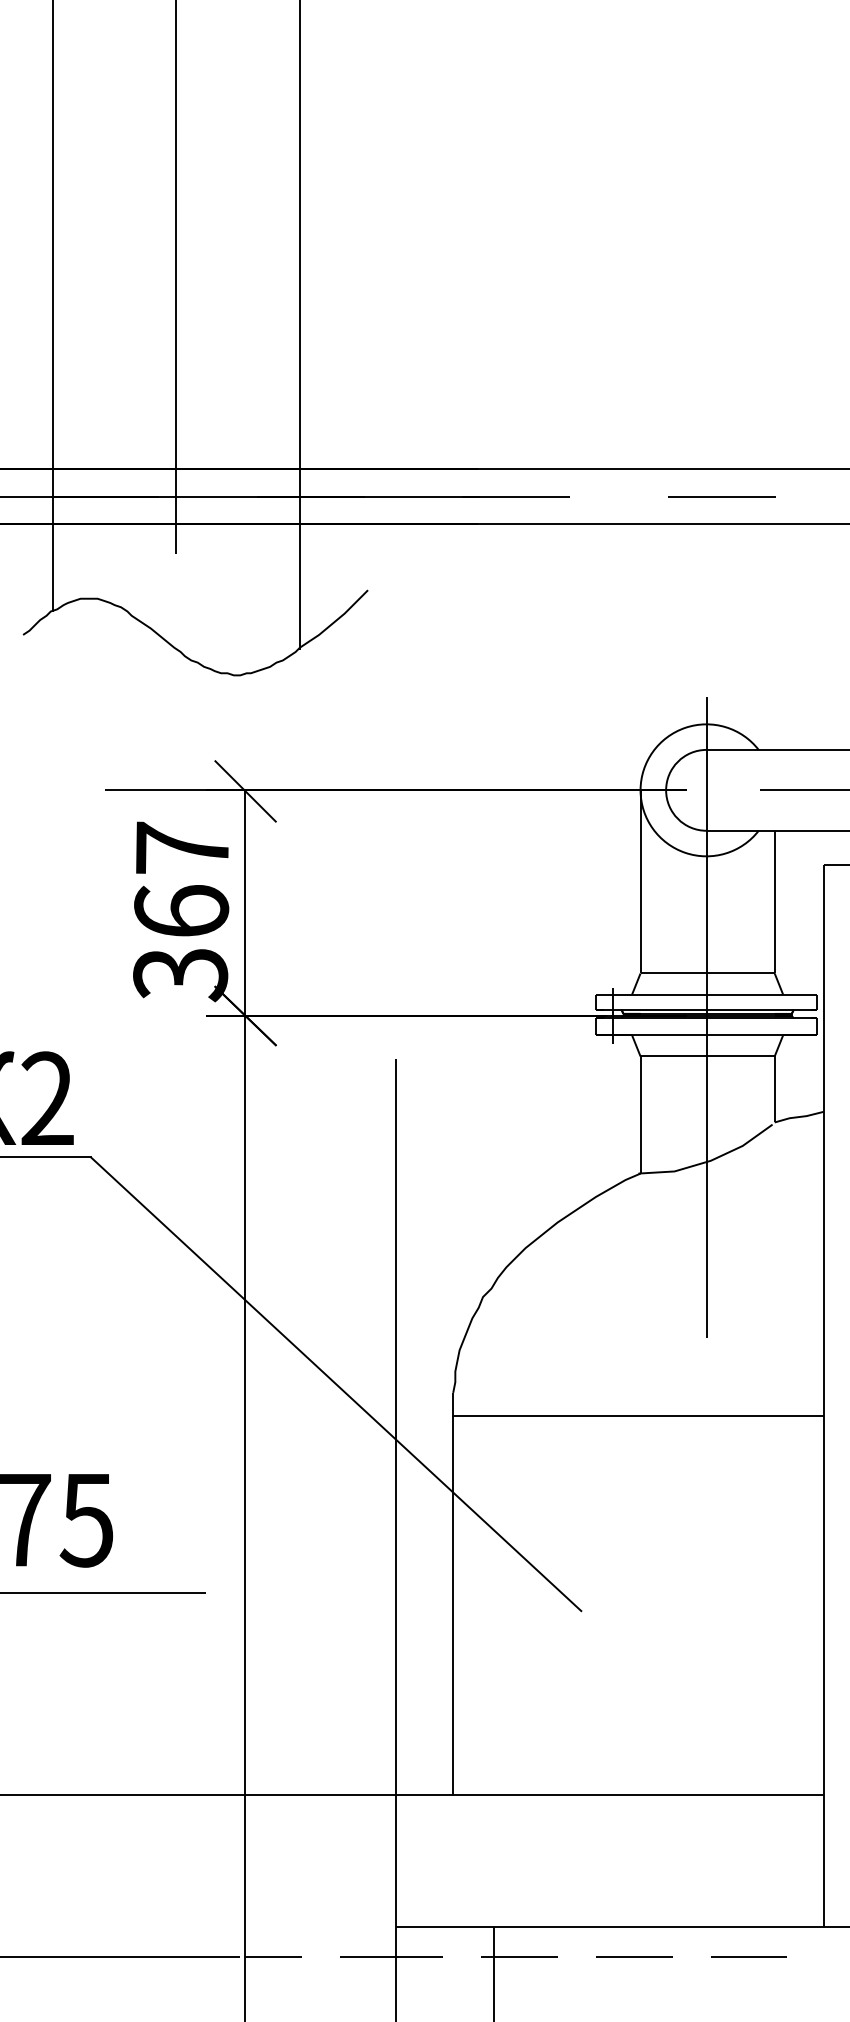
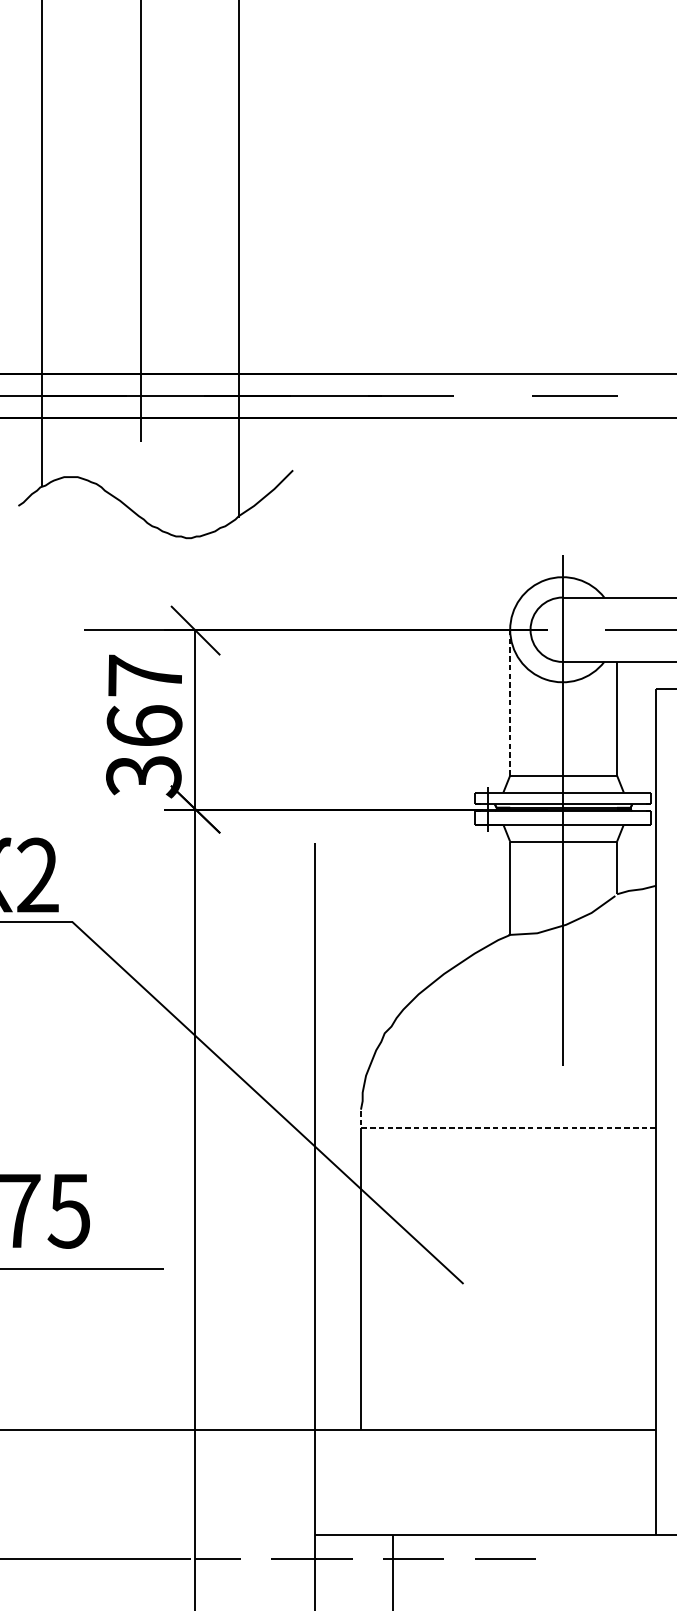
line: (640, 881) -> (510, 702), solid -> dashed
line: (625, 1416) -> (498, 1128), solid -> dashed
line: (748, 1956) -> (596, 1558), removed

